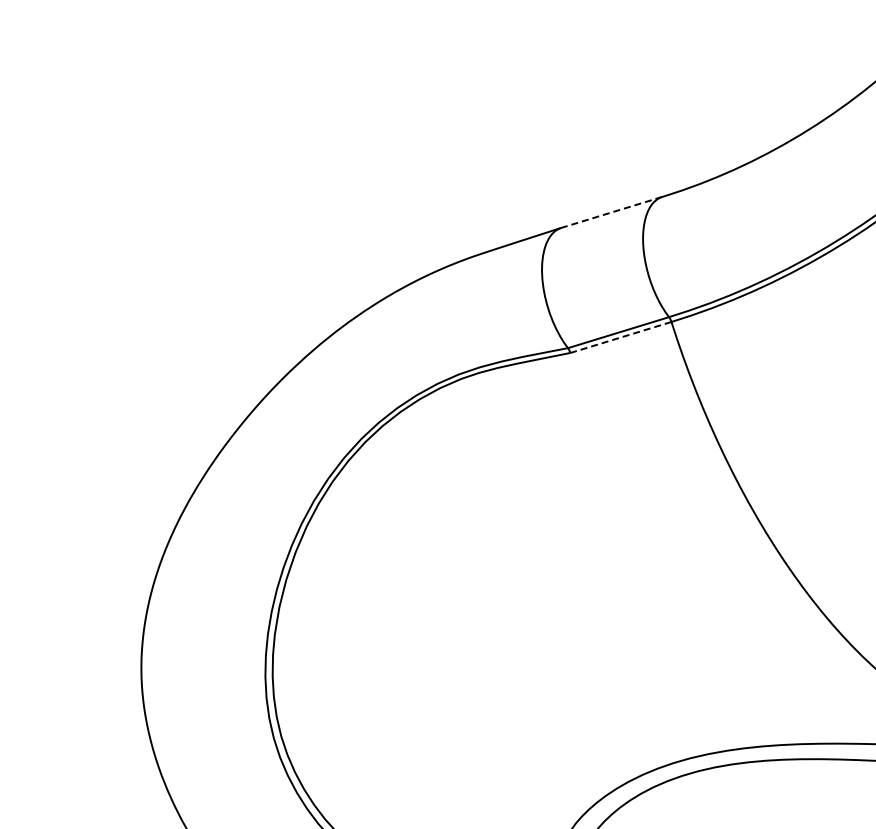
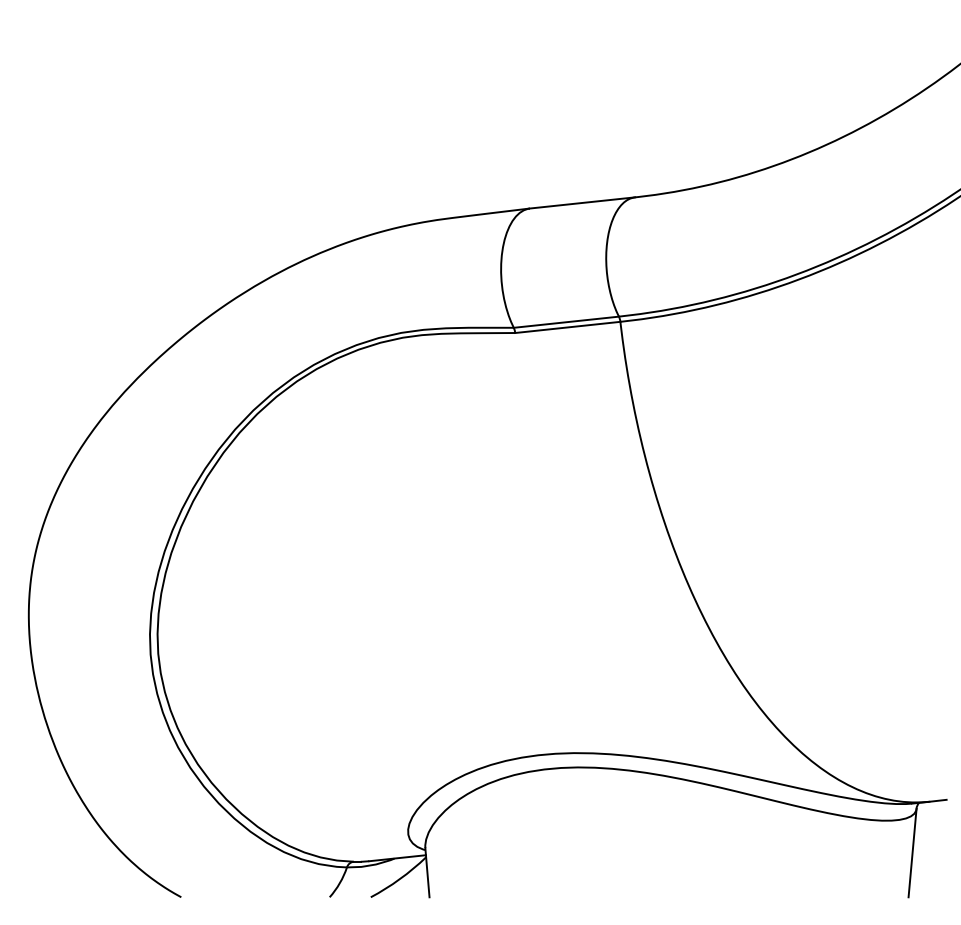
line: (611, 212) -> (582, 202), dashed -> solid
line: (620, 337) -> (567, 327), dashed -> solid

